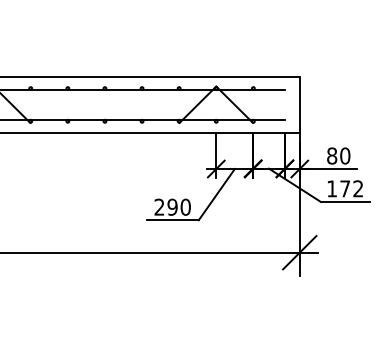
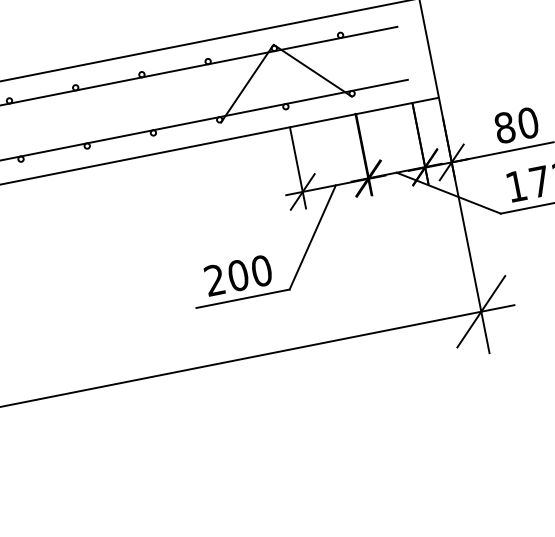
text: (172, 207) -> (238, 276), 290 -> 200

